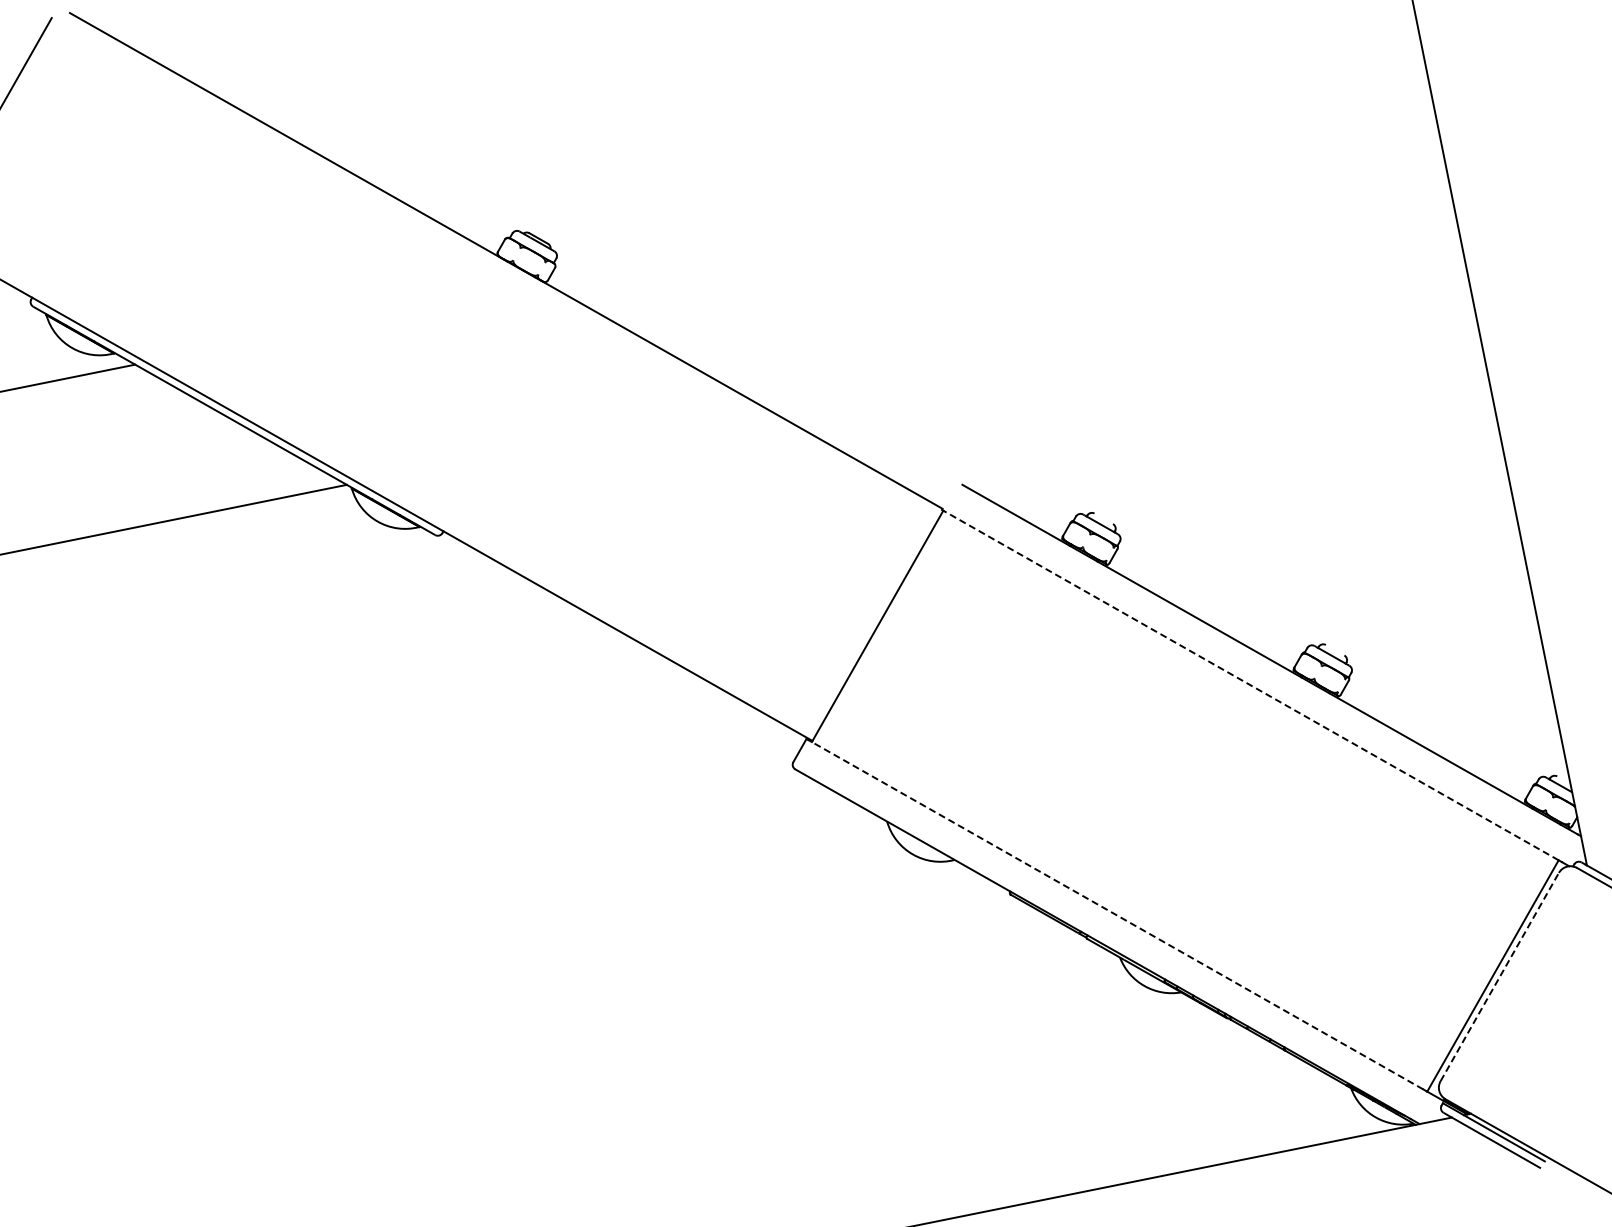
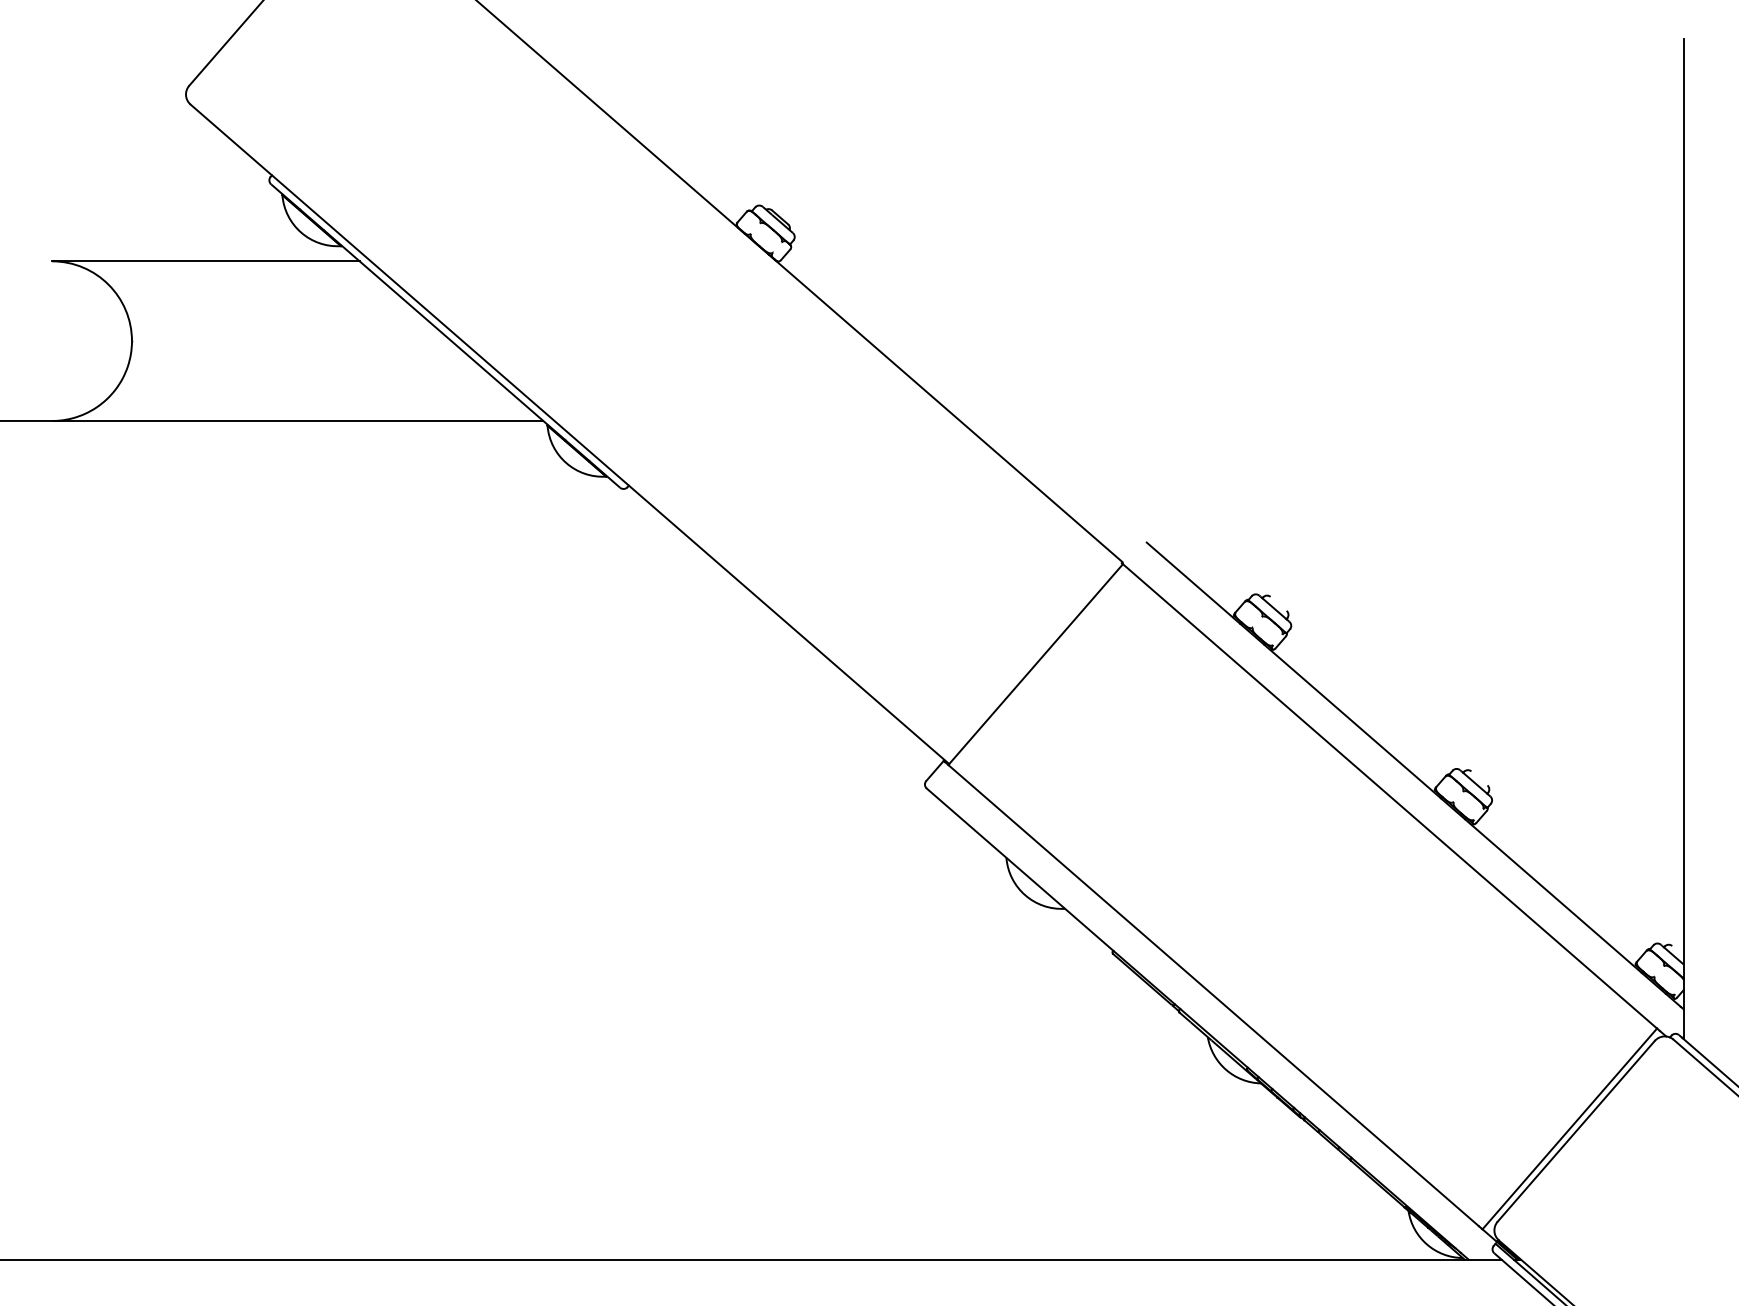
line: (1251, 685) -> (1390, 796), dashed -> solid
line: (1115, 915) -> (1211, 994), dashed -> solid
line: (1500, 977) -> (1576, 1131), dashed -> solid

